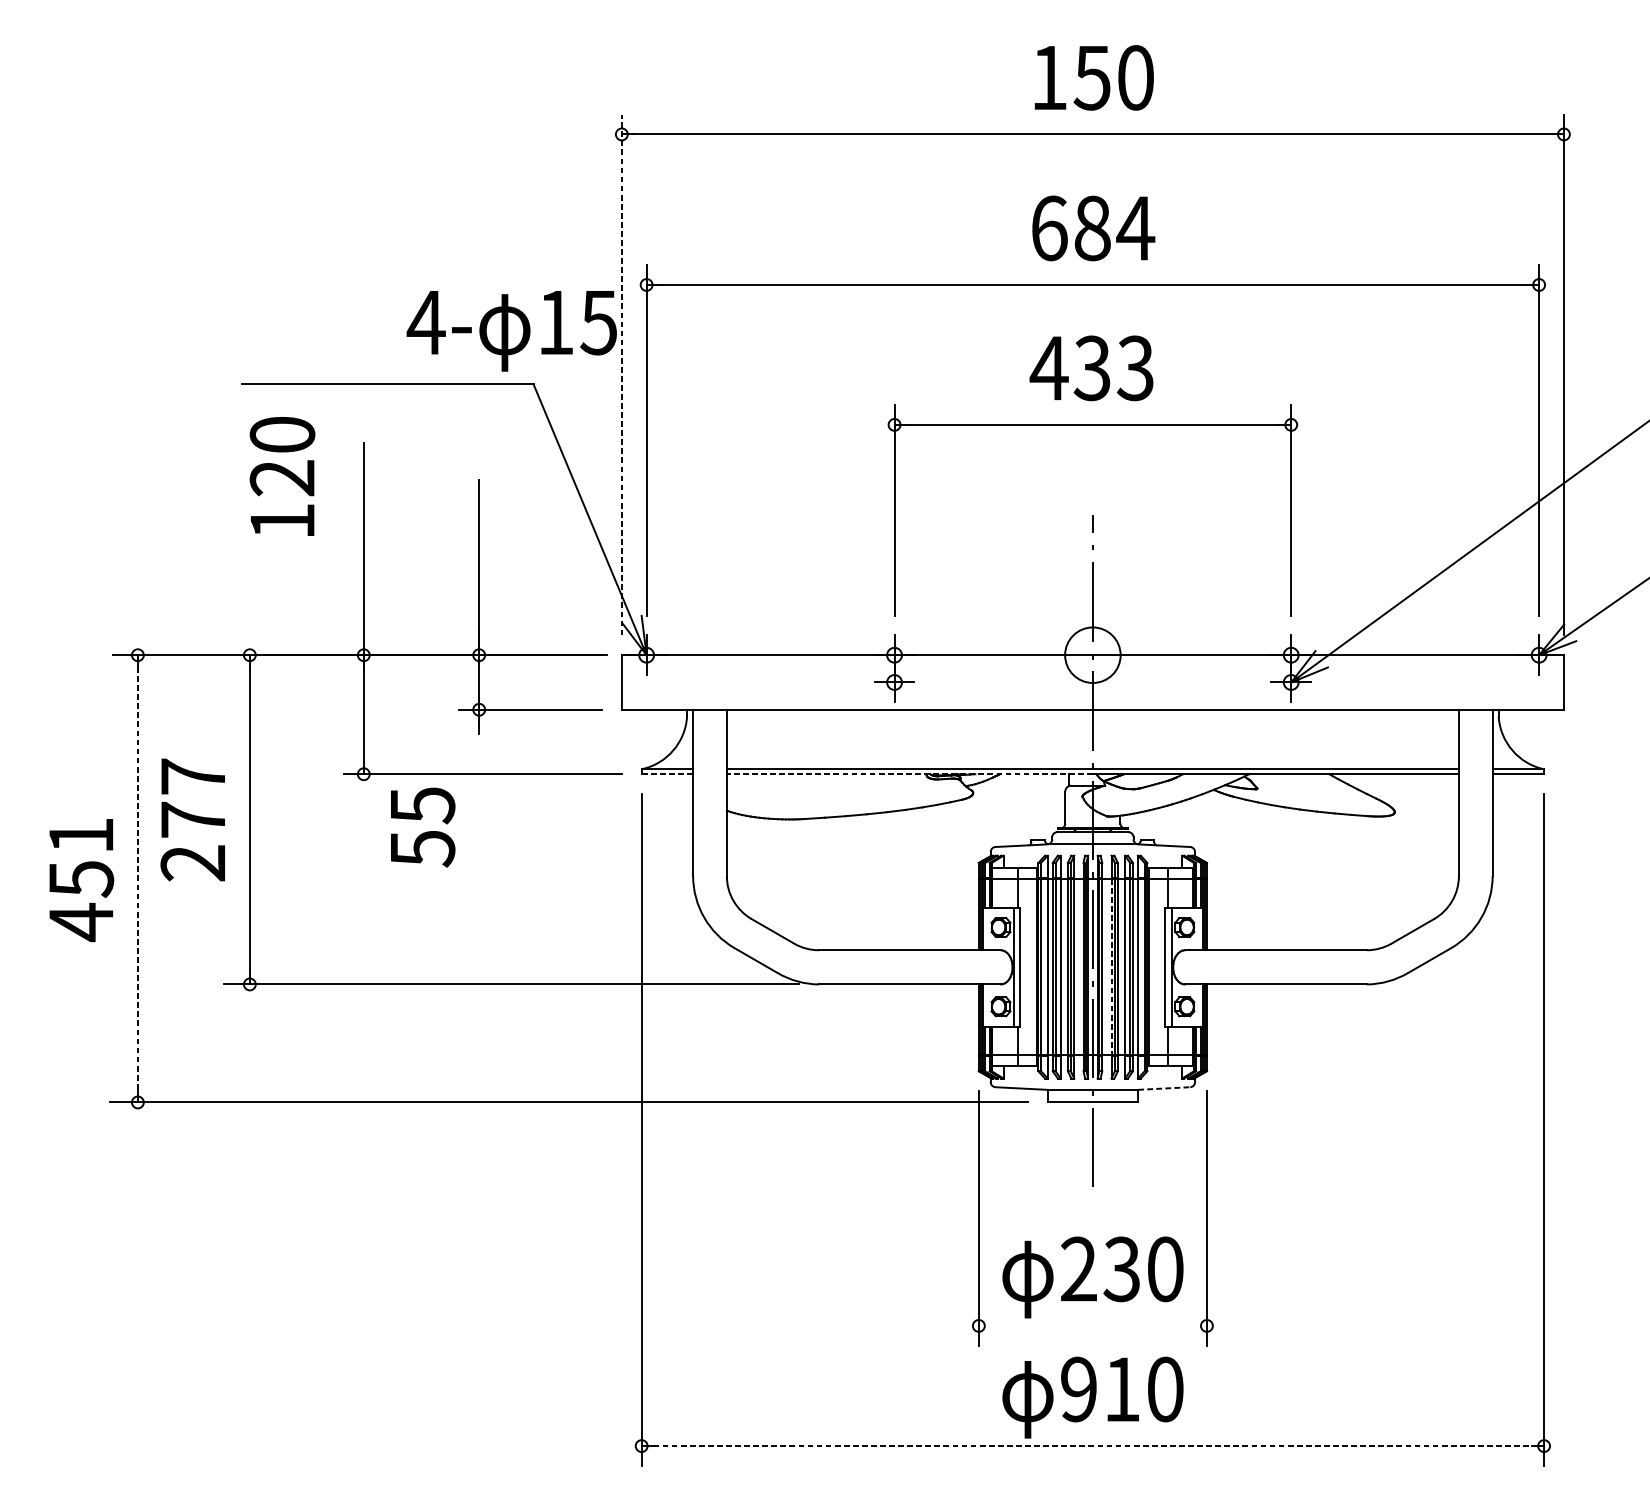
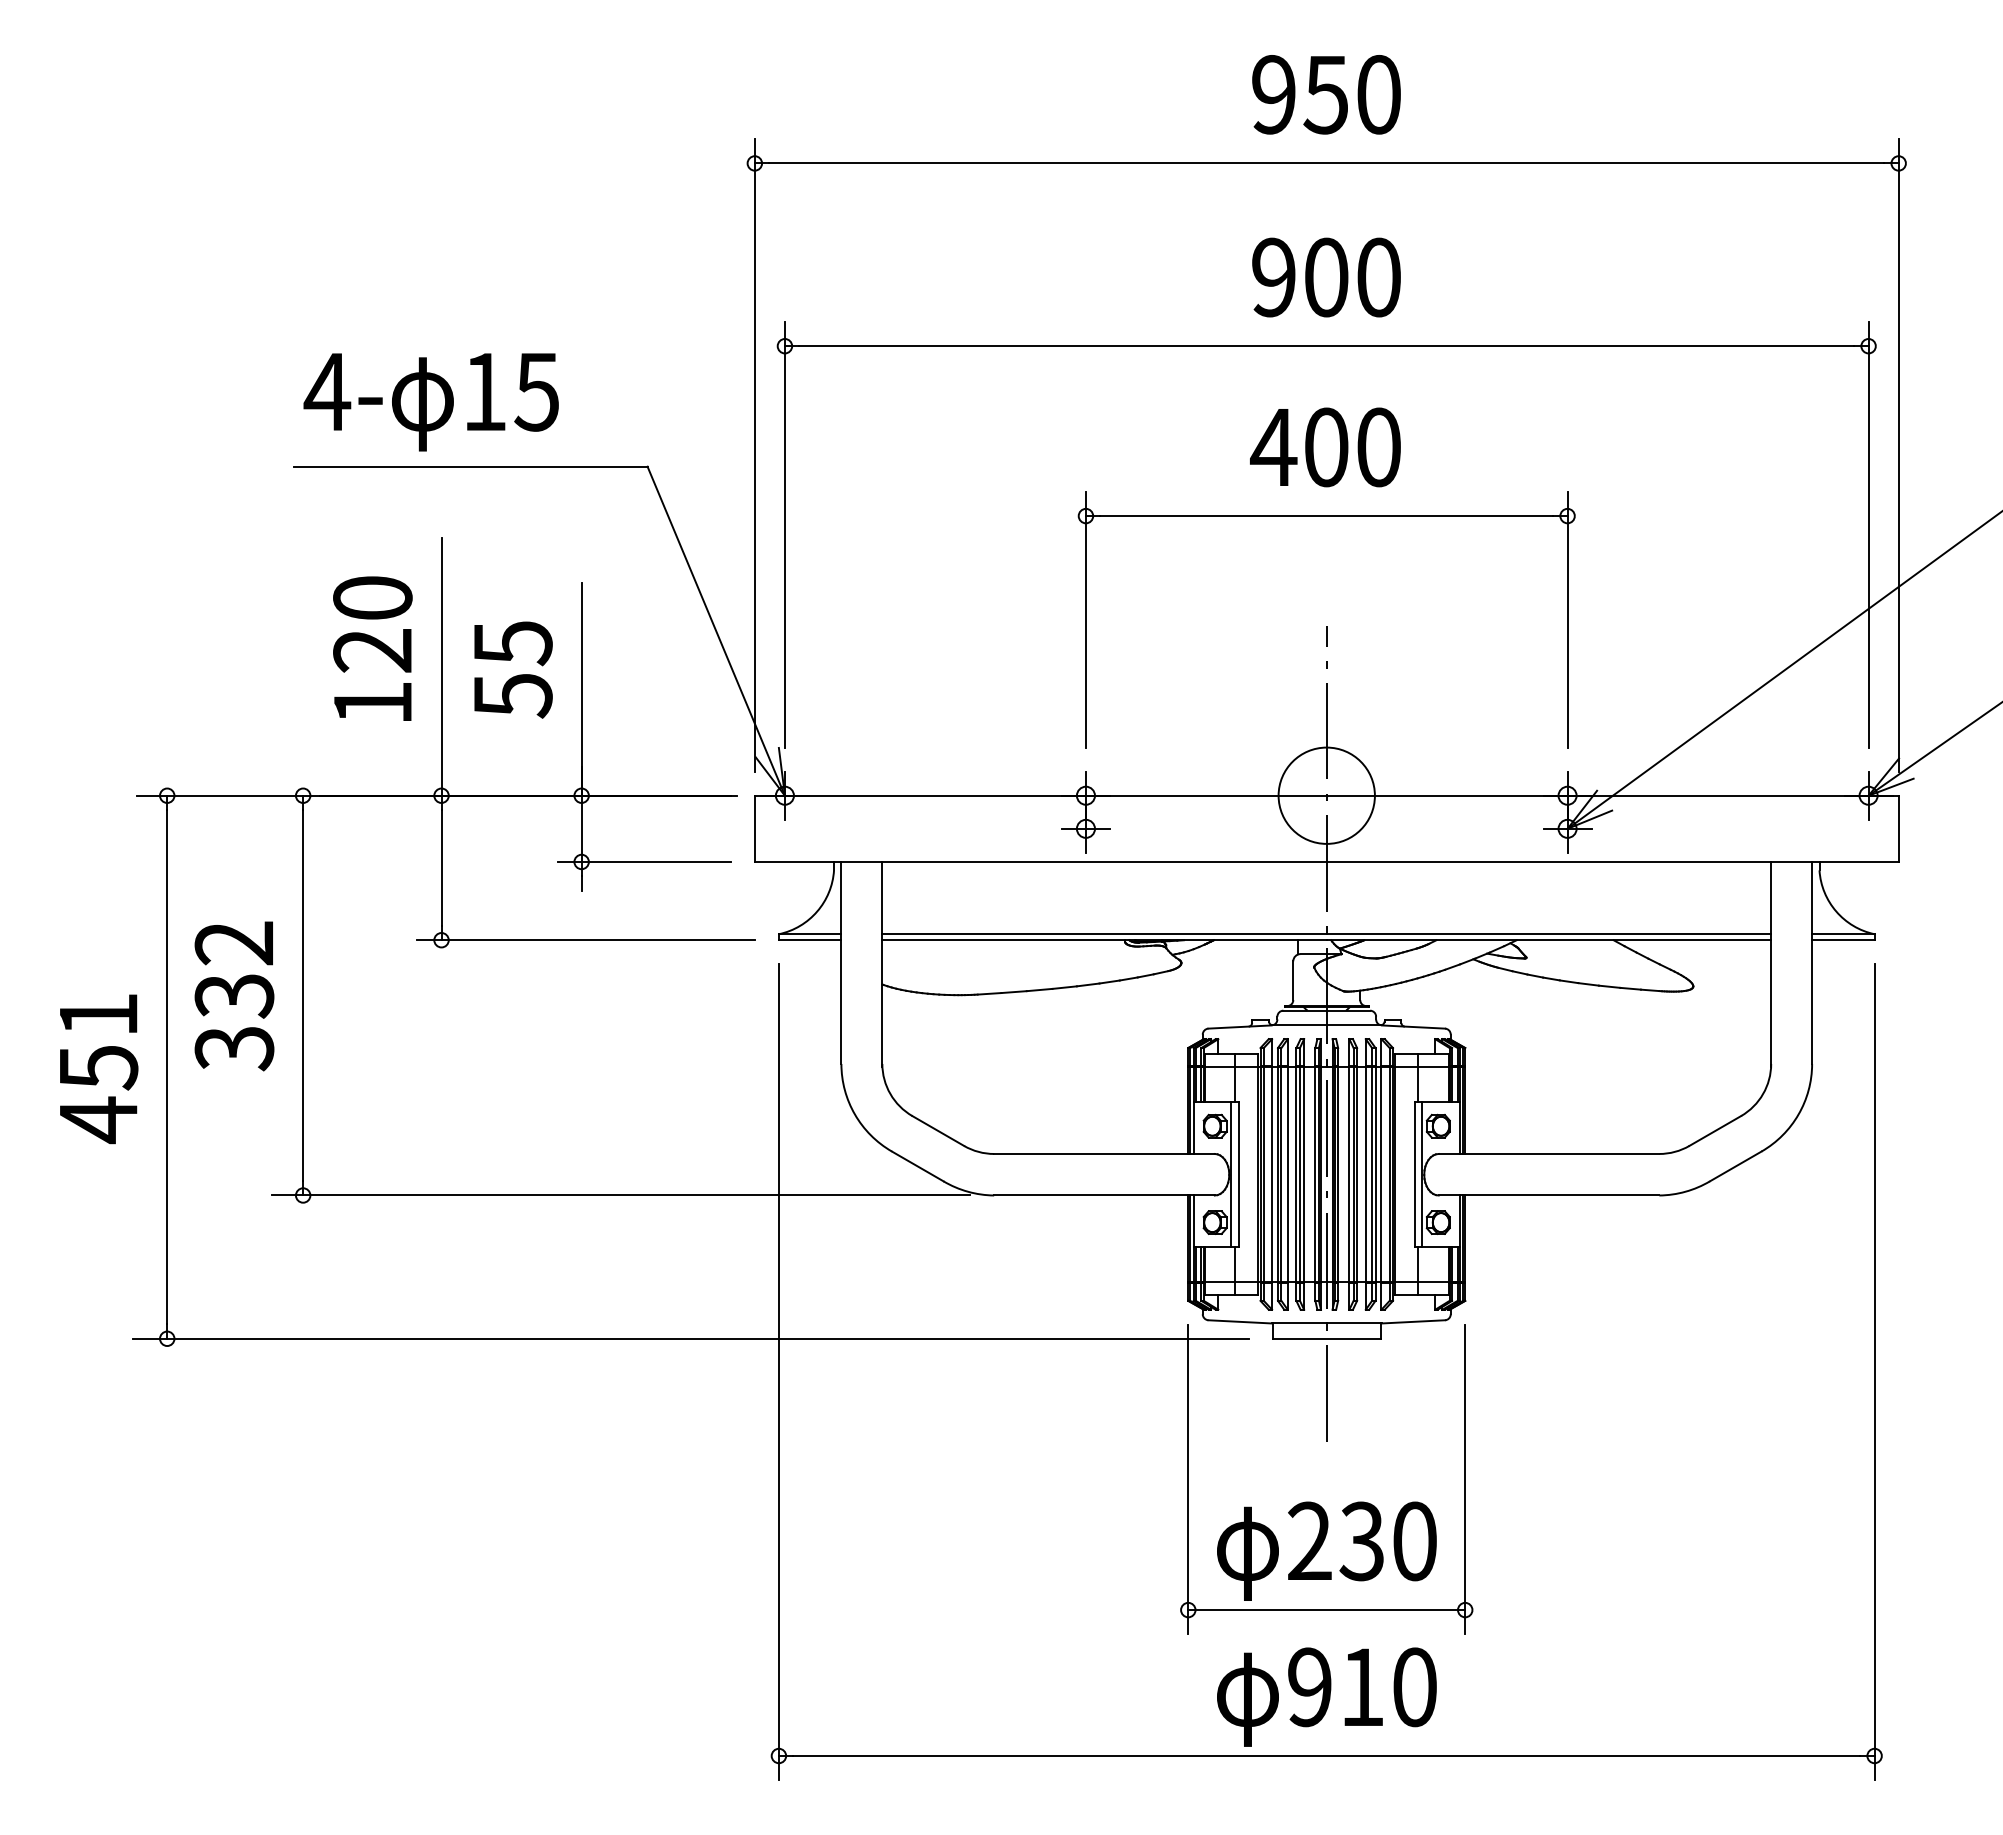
text: (1049, 77) -> (1273, 94), 150 -> 950
text: (1093, 228) -> (1327, 277), 684 -> 900
text: (511, 331) -> (430, 402), moved
text: (1113, 368) -> (1351, 447), 433 -> 400
line: (621, 374) -> (754, 455), dashed -> solid
text: (282, 476) -> (372, 648), moved
circle: (1092, 655) -> (1326, 795), size x1.43
line: (666, 774) -> (809, 940), dashed -> solid
line: (909, 774) -> (1104, 940), dashed -> solid
text: (193, 820) -> (234, 996), 277 -> 332
text: (423, 827) -> (513, 669), moved
line: (138, 879) -> (167, 1067), dashed -> solid
line: (1111, 967) -> (1349, 1174), dashed -> solid
line: (1164, 1088) -> (1413, 1321), dashed -> solid
line: (1092, 1326) -> (1326, 1610), added
line: (1093, 1446) -> (1327, 1756), dashed -> solid

